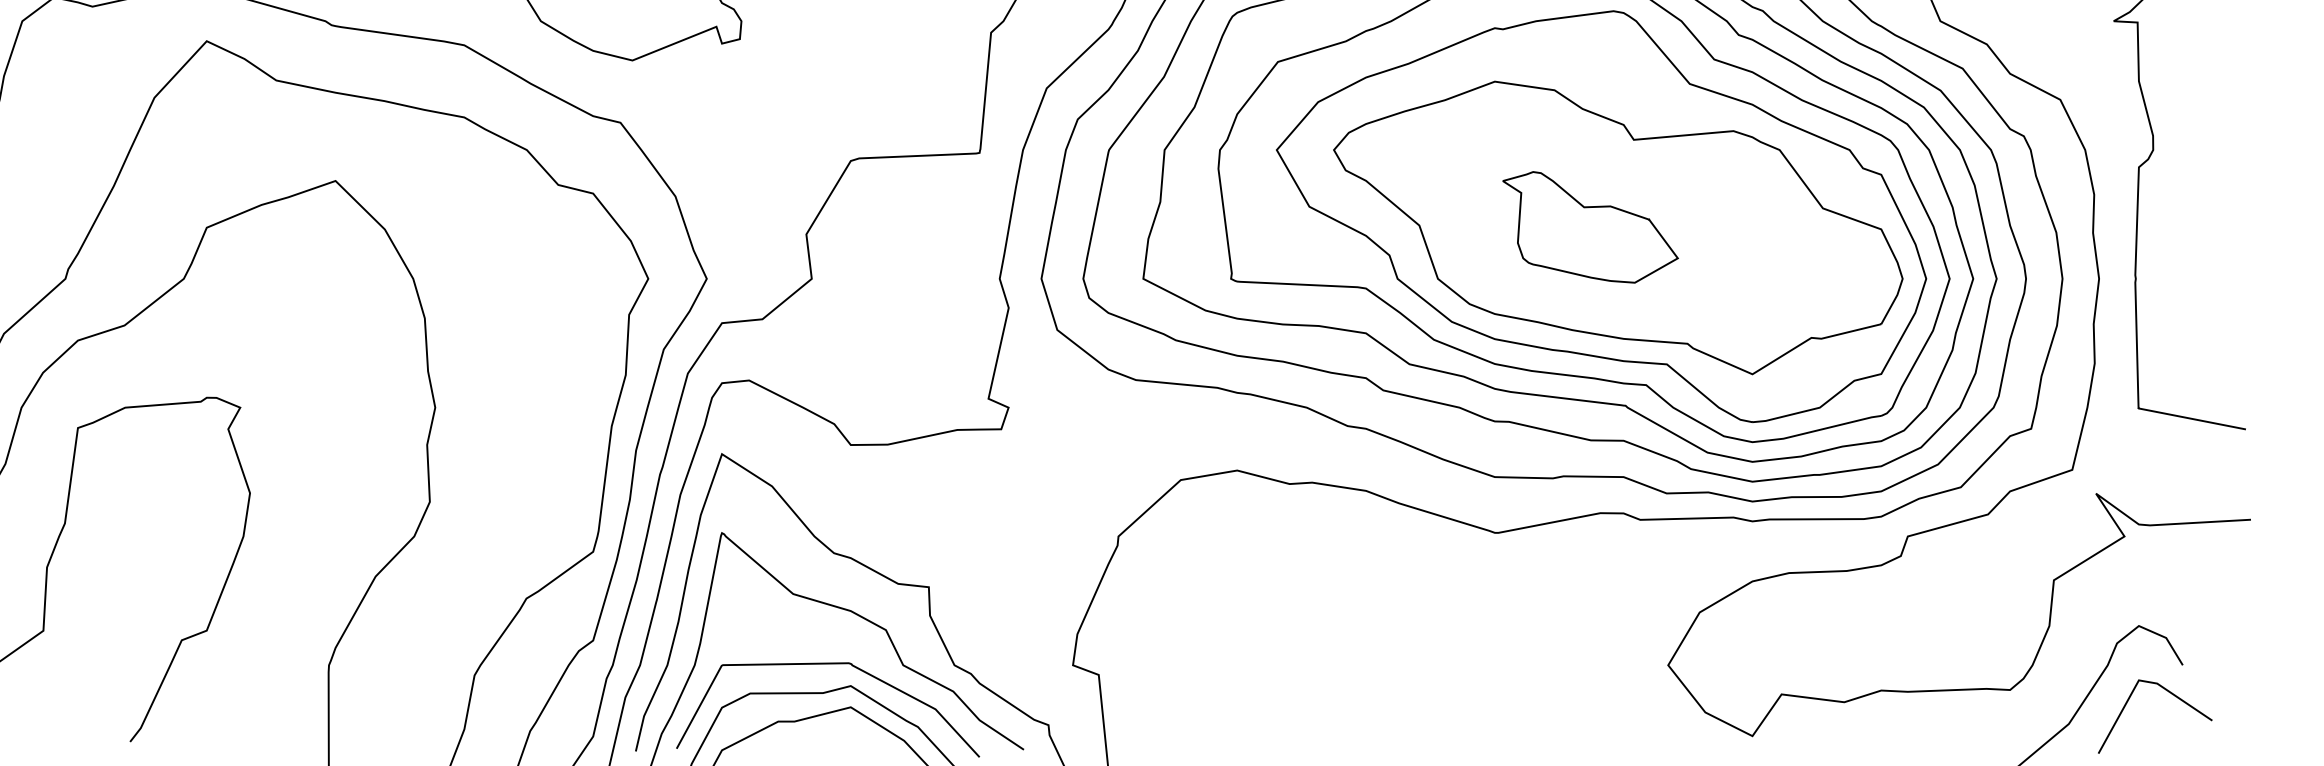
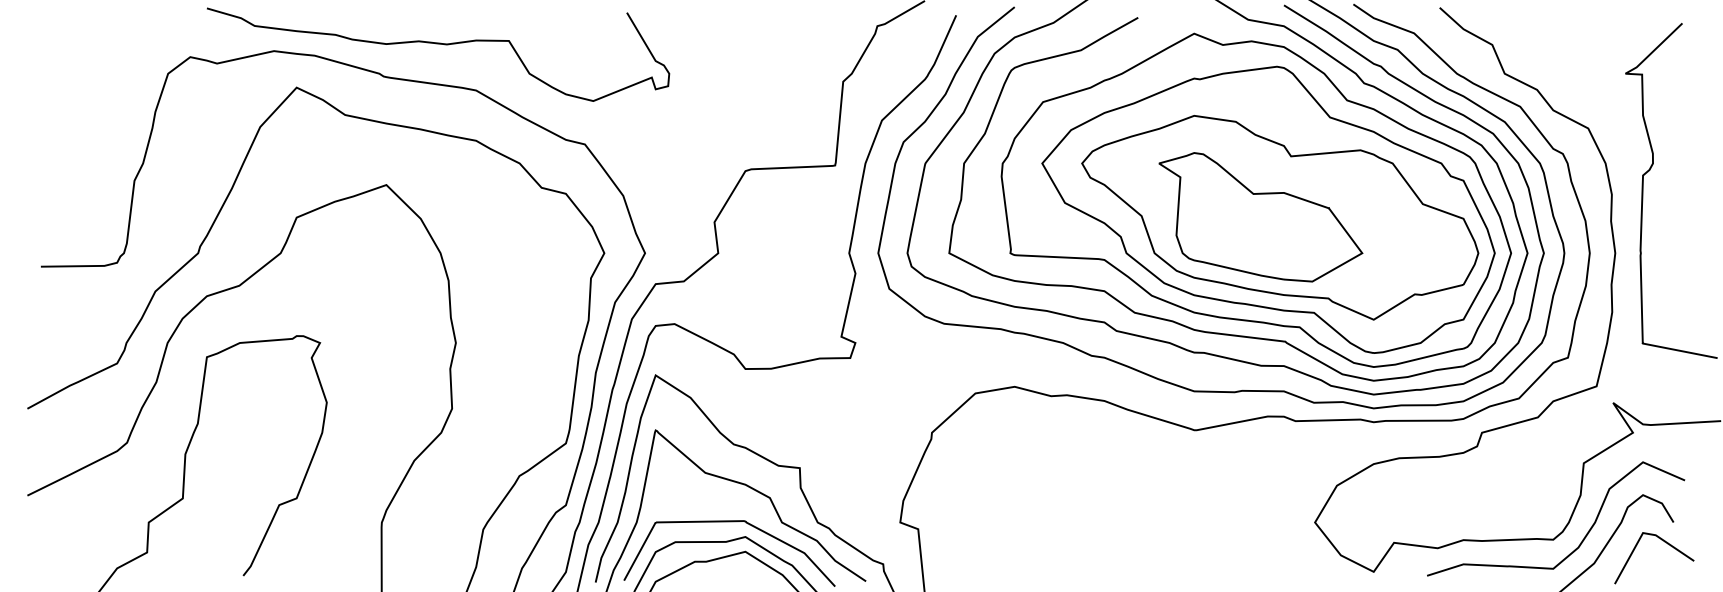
part: (1589, 227) -> (1260, 217), size x1.67
curve: (2054, 685) -> (1584, 536), added

